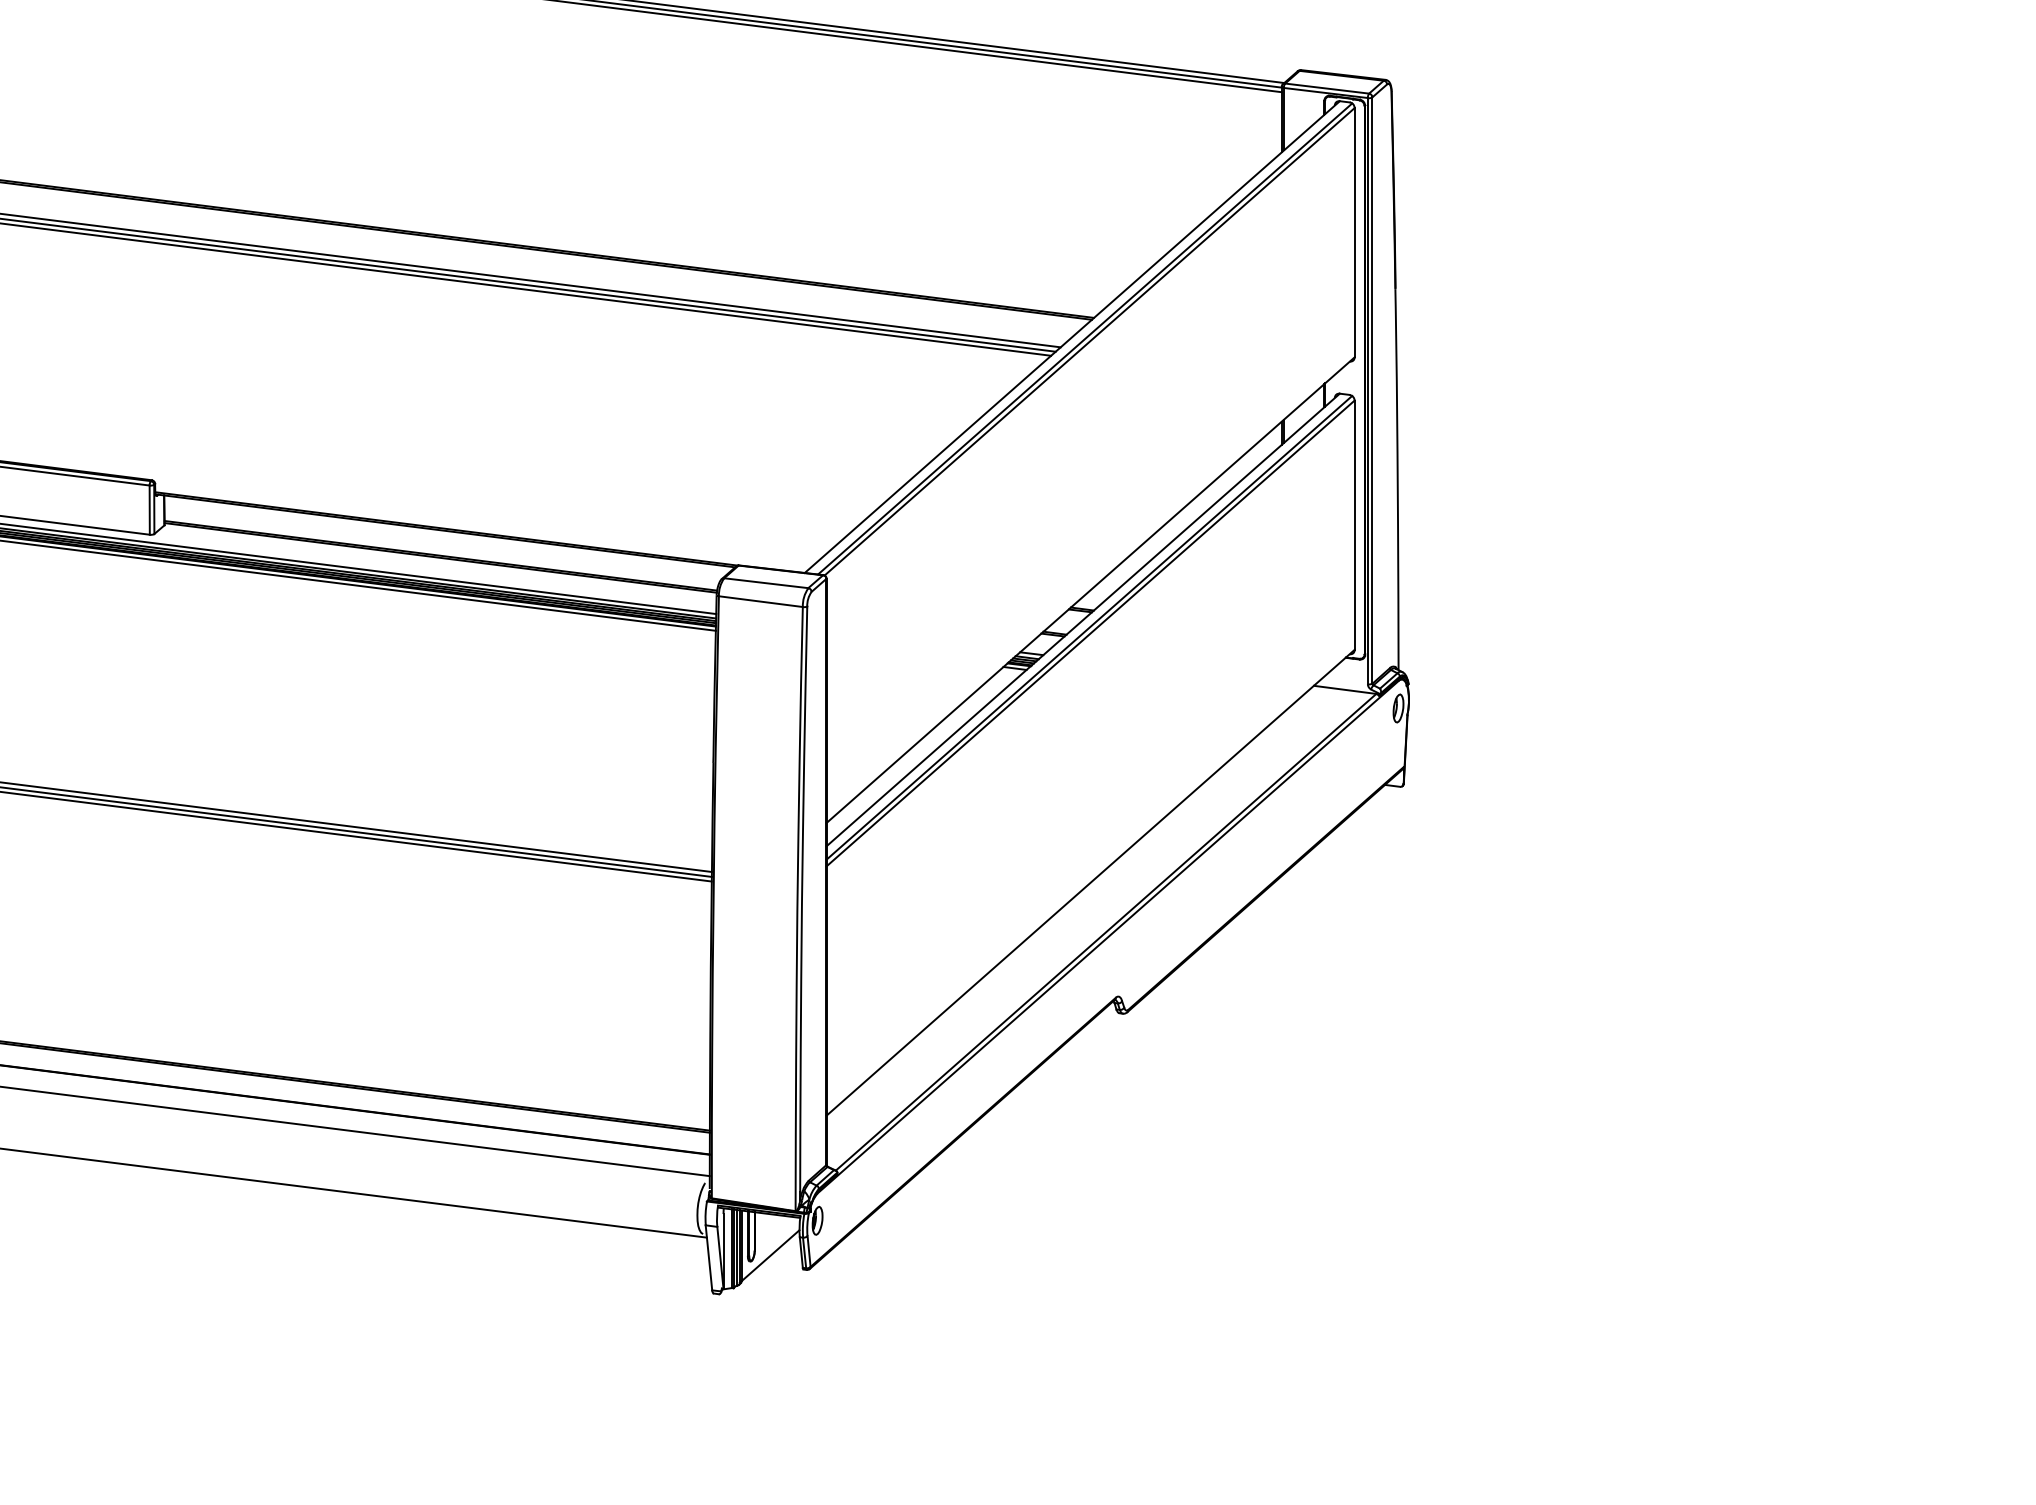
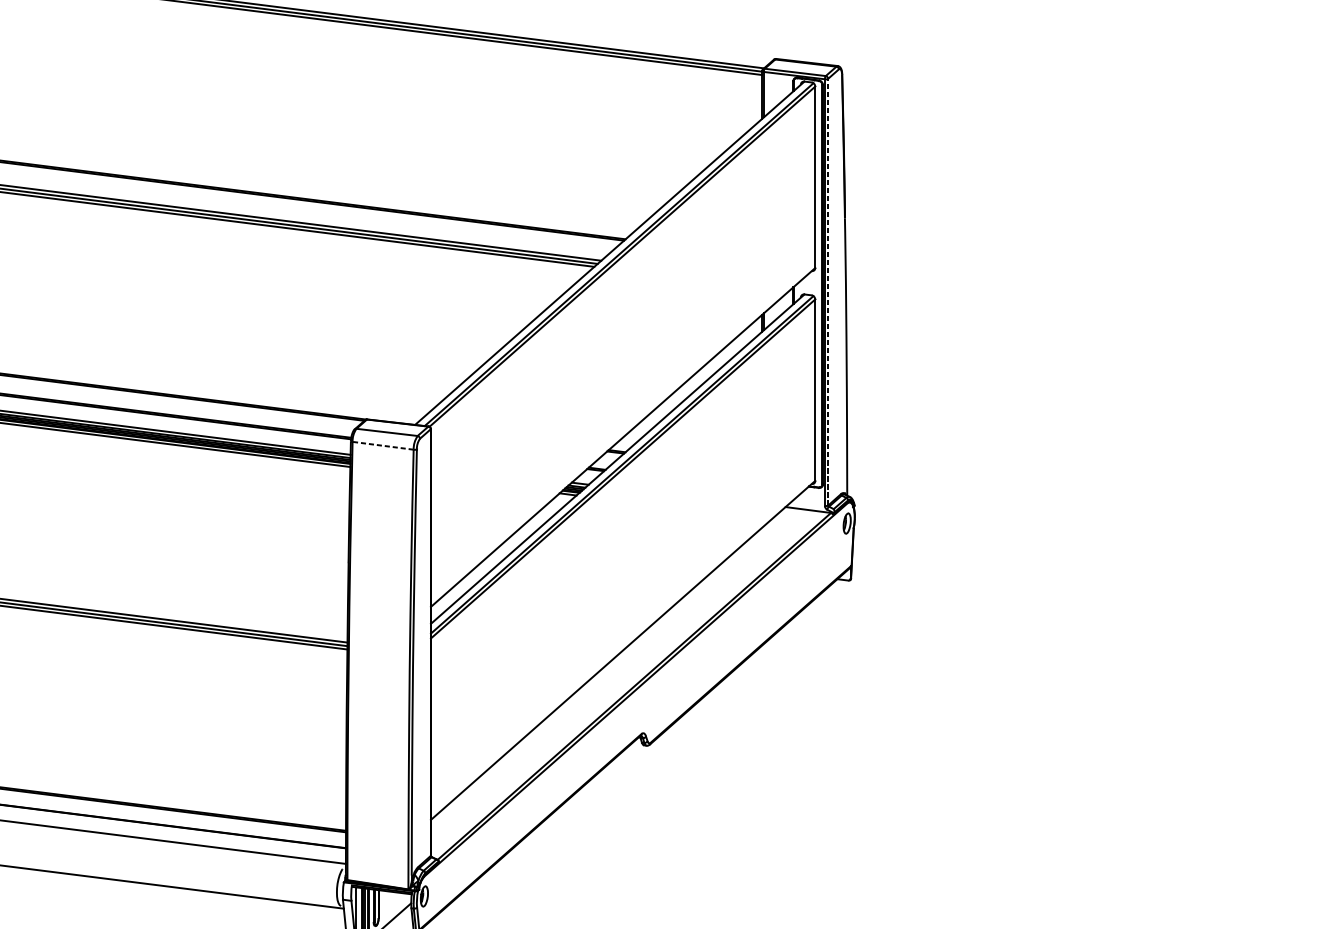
line: (1372, 390) -> (828, 292), solid -> dashed
line: (760, 601) -> (382, 445), solid -> dashed

